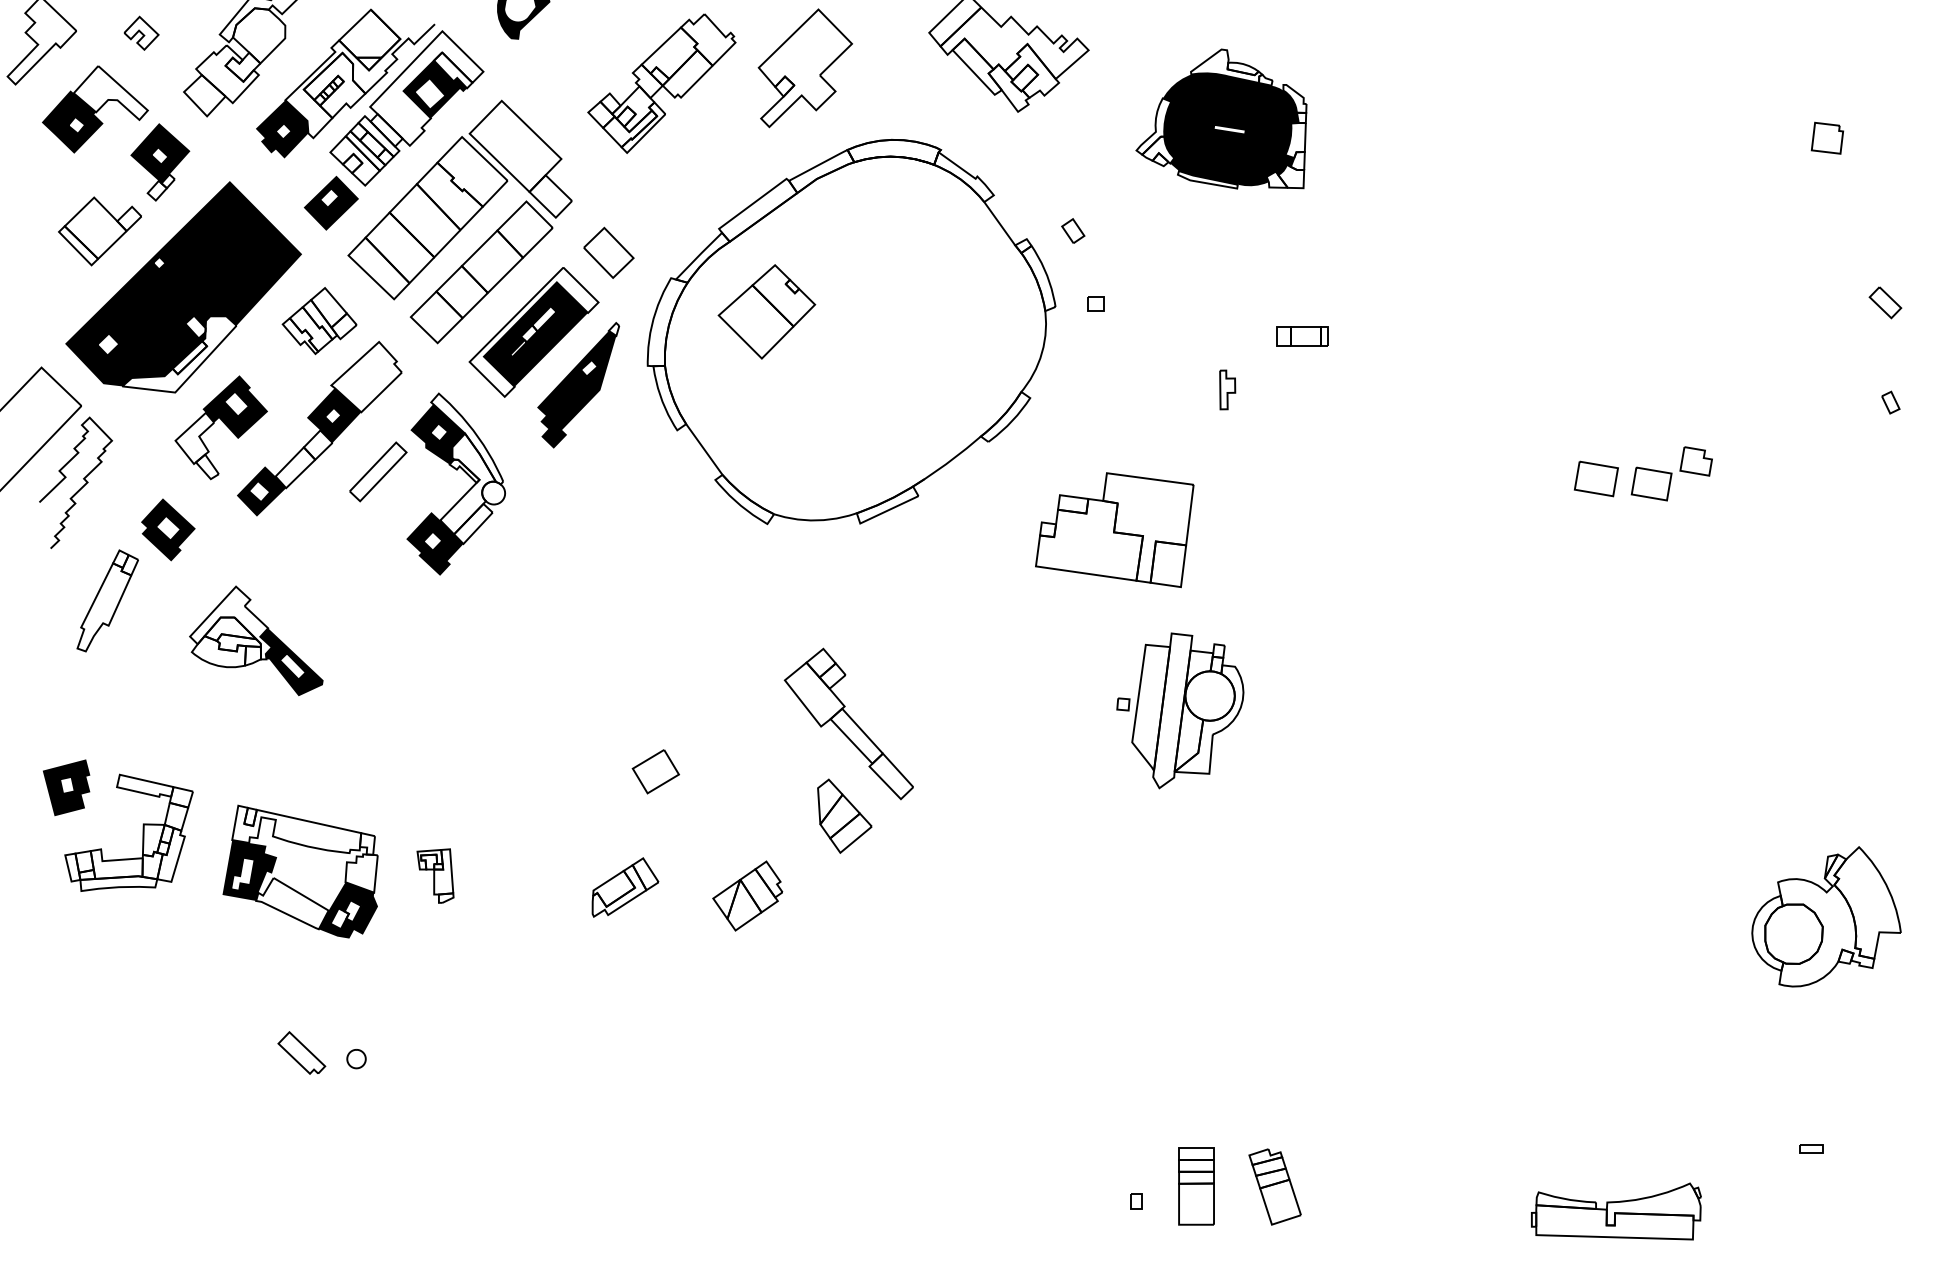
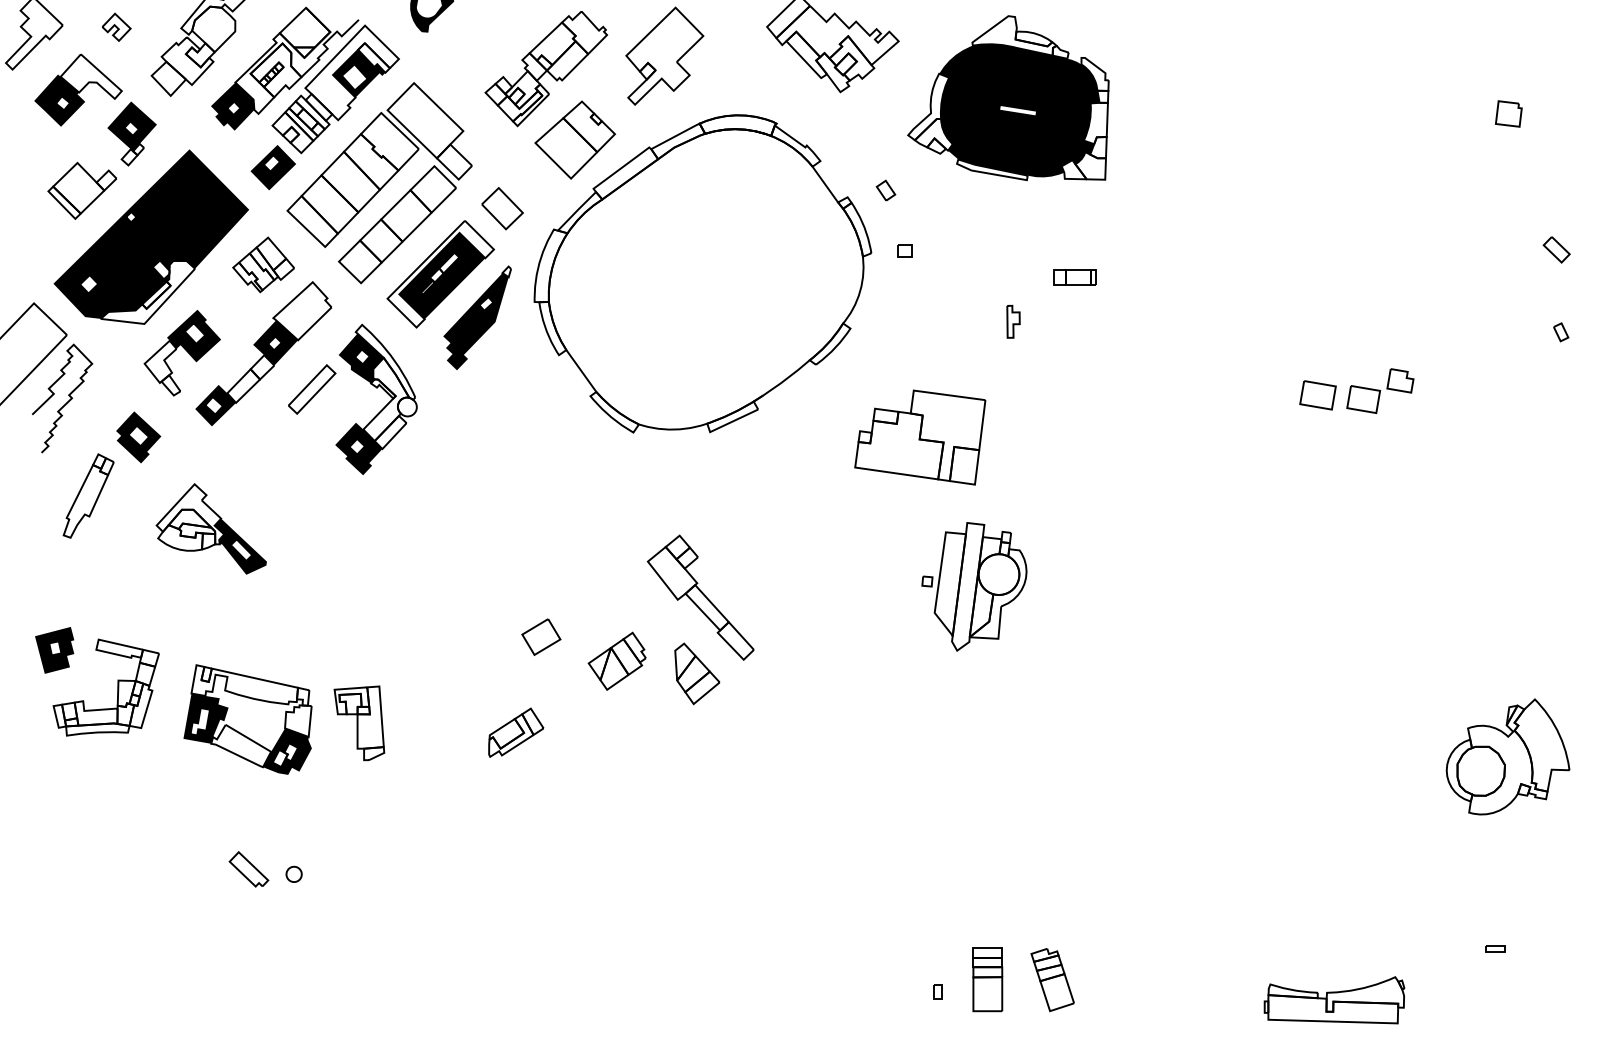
part: (1221, 118) -> (1008, 97), size x1.43
part: (766, 311) -> (574, 139), moved
part: (435, 875) -> (359, 722), size x1.67
part: (747, 895) -> (617, 660), moved

